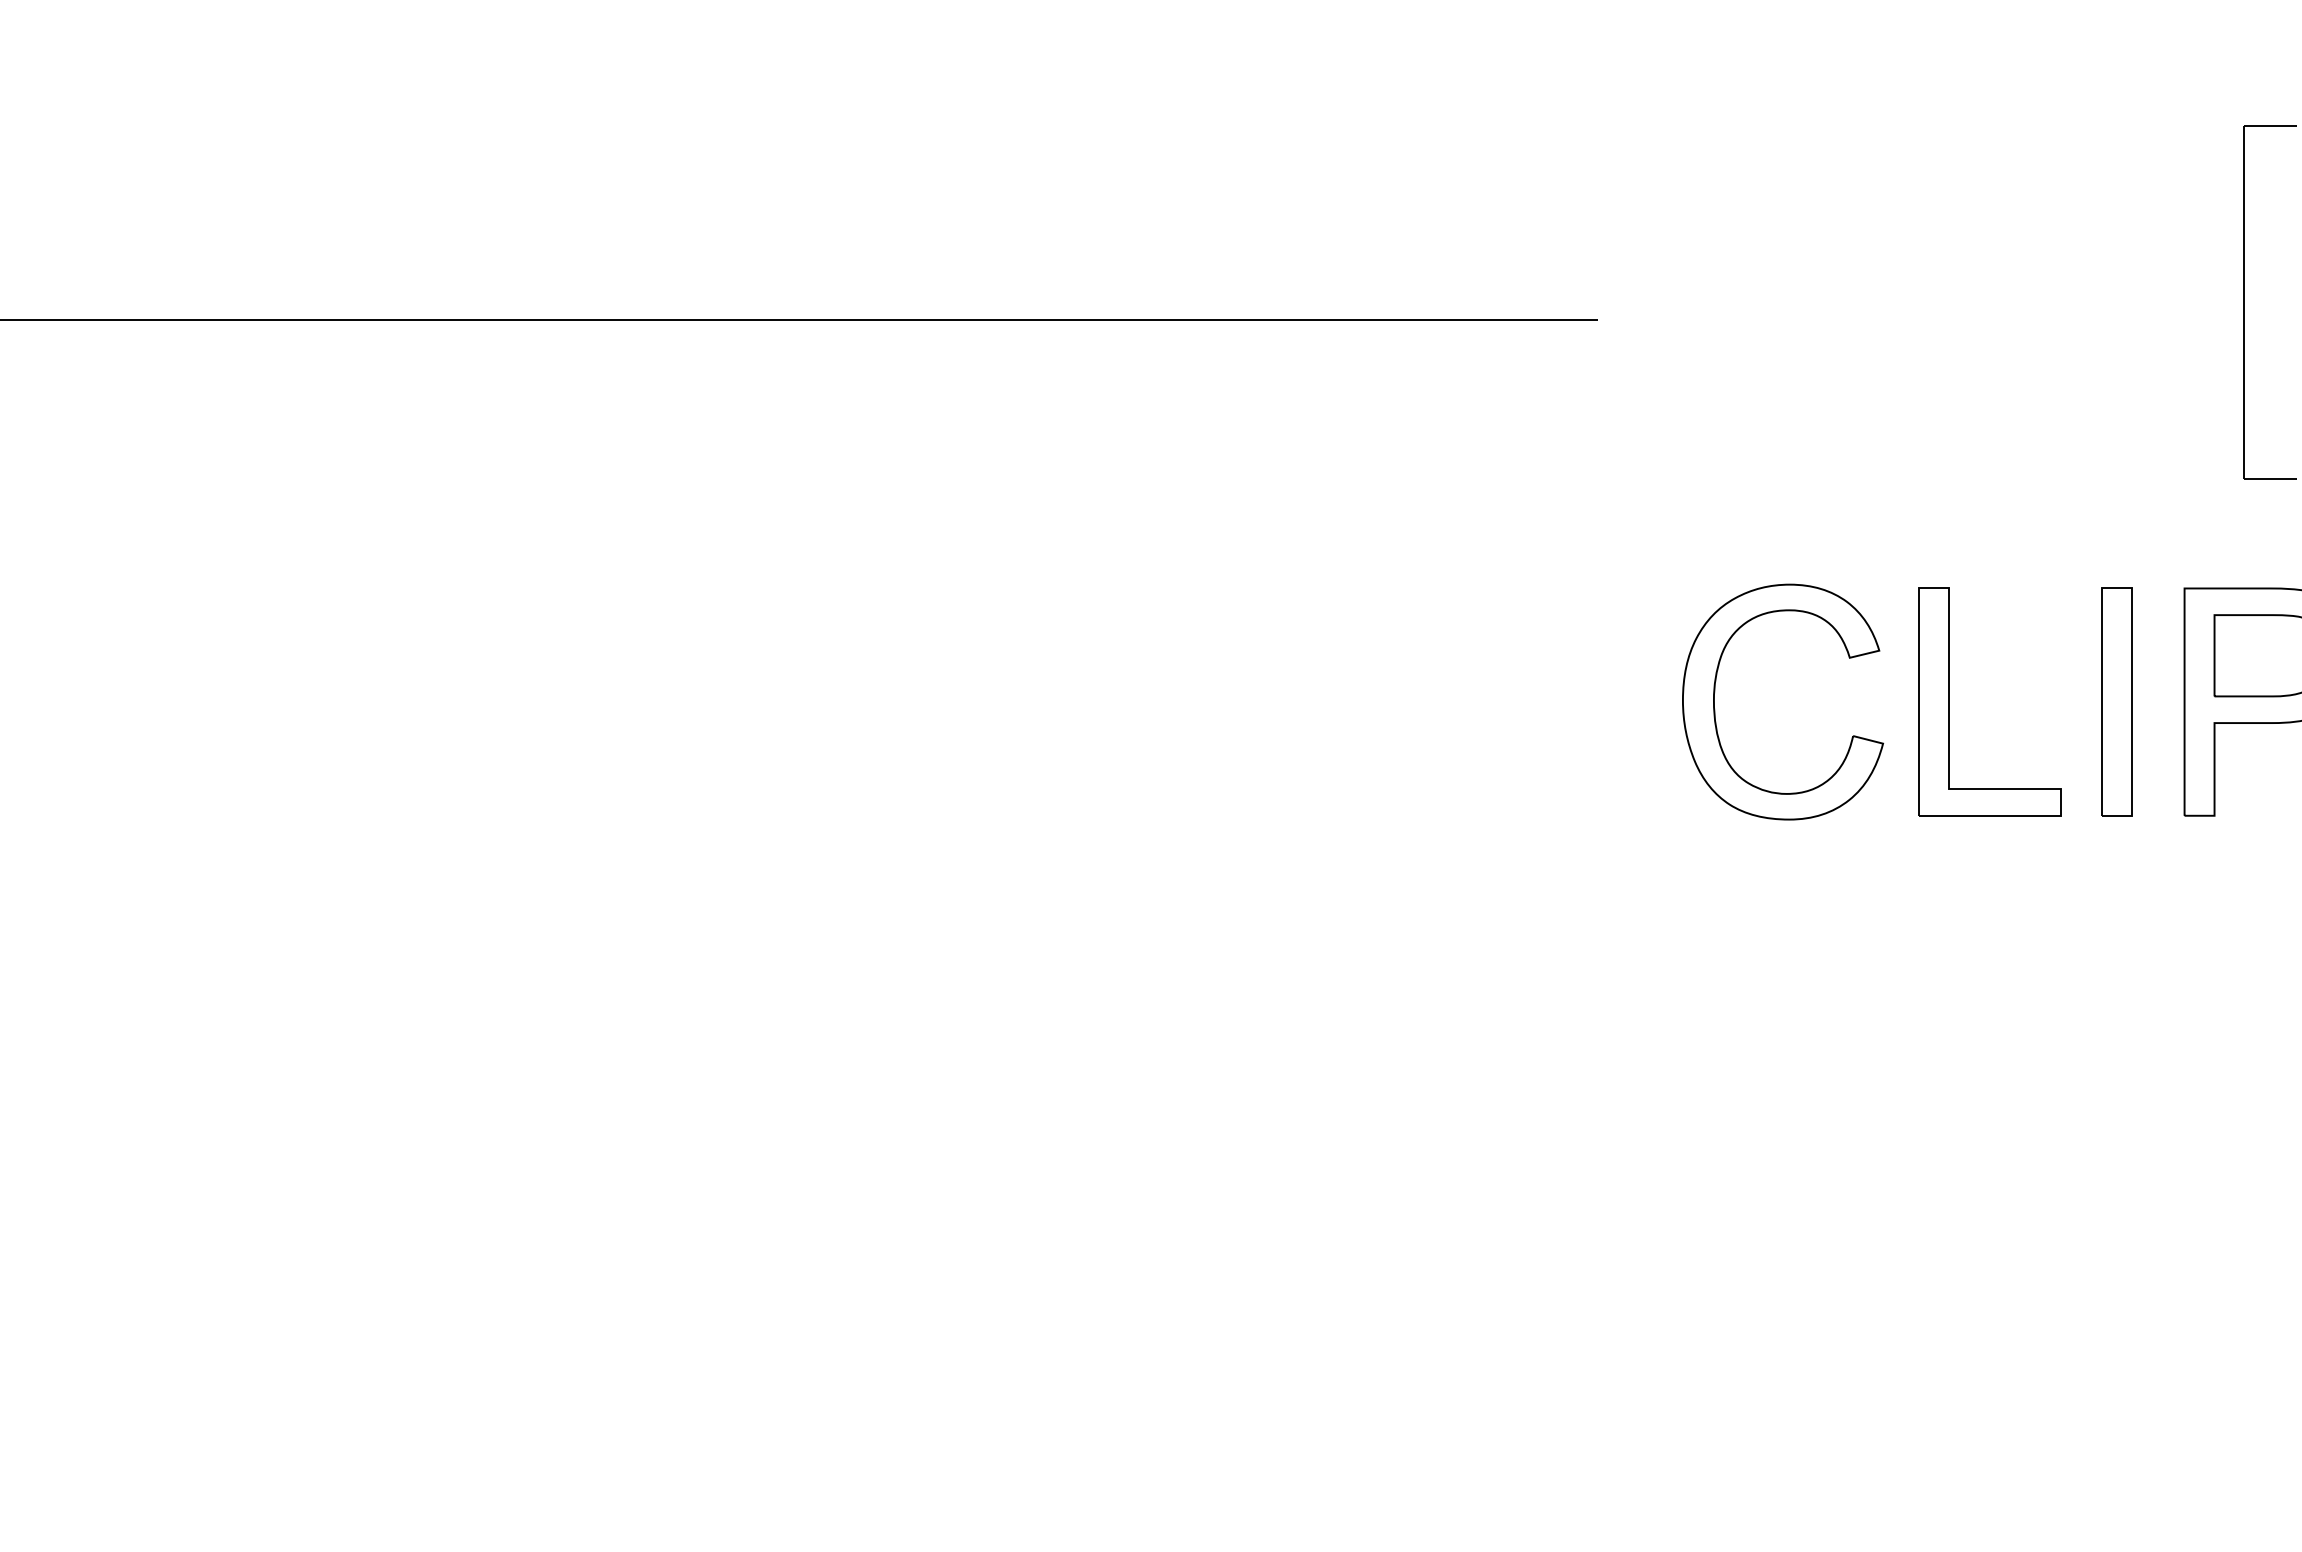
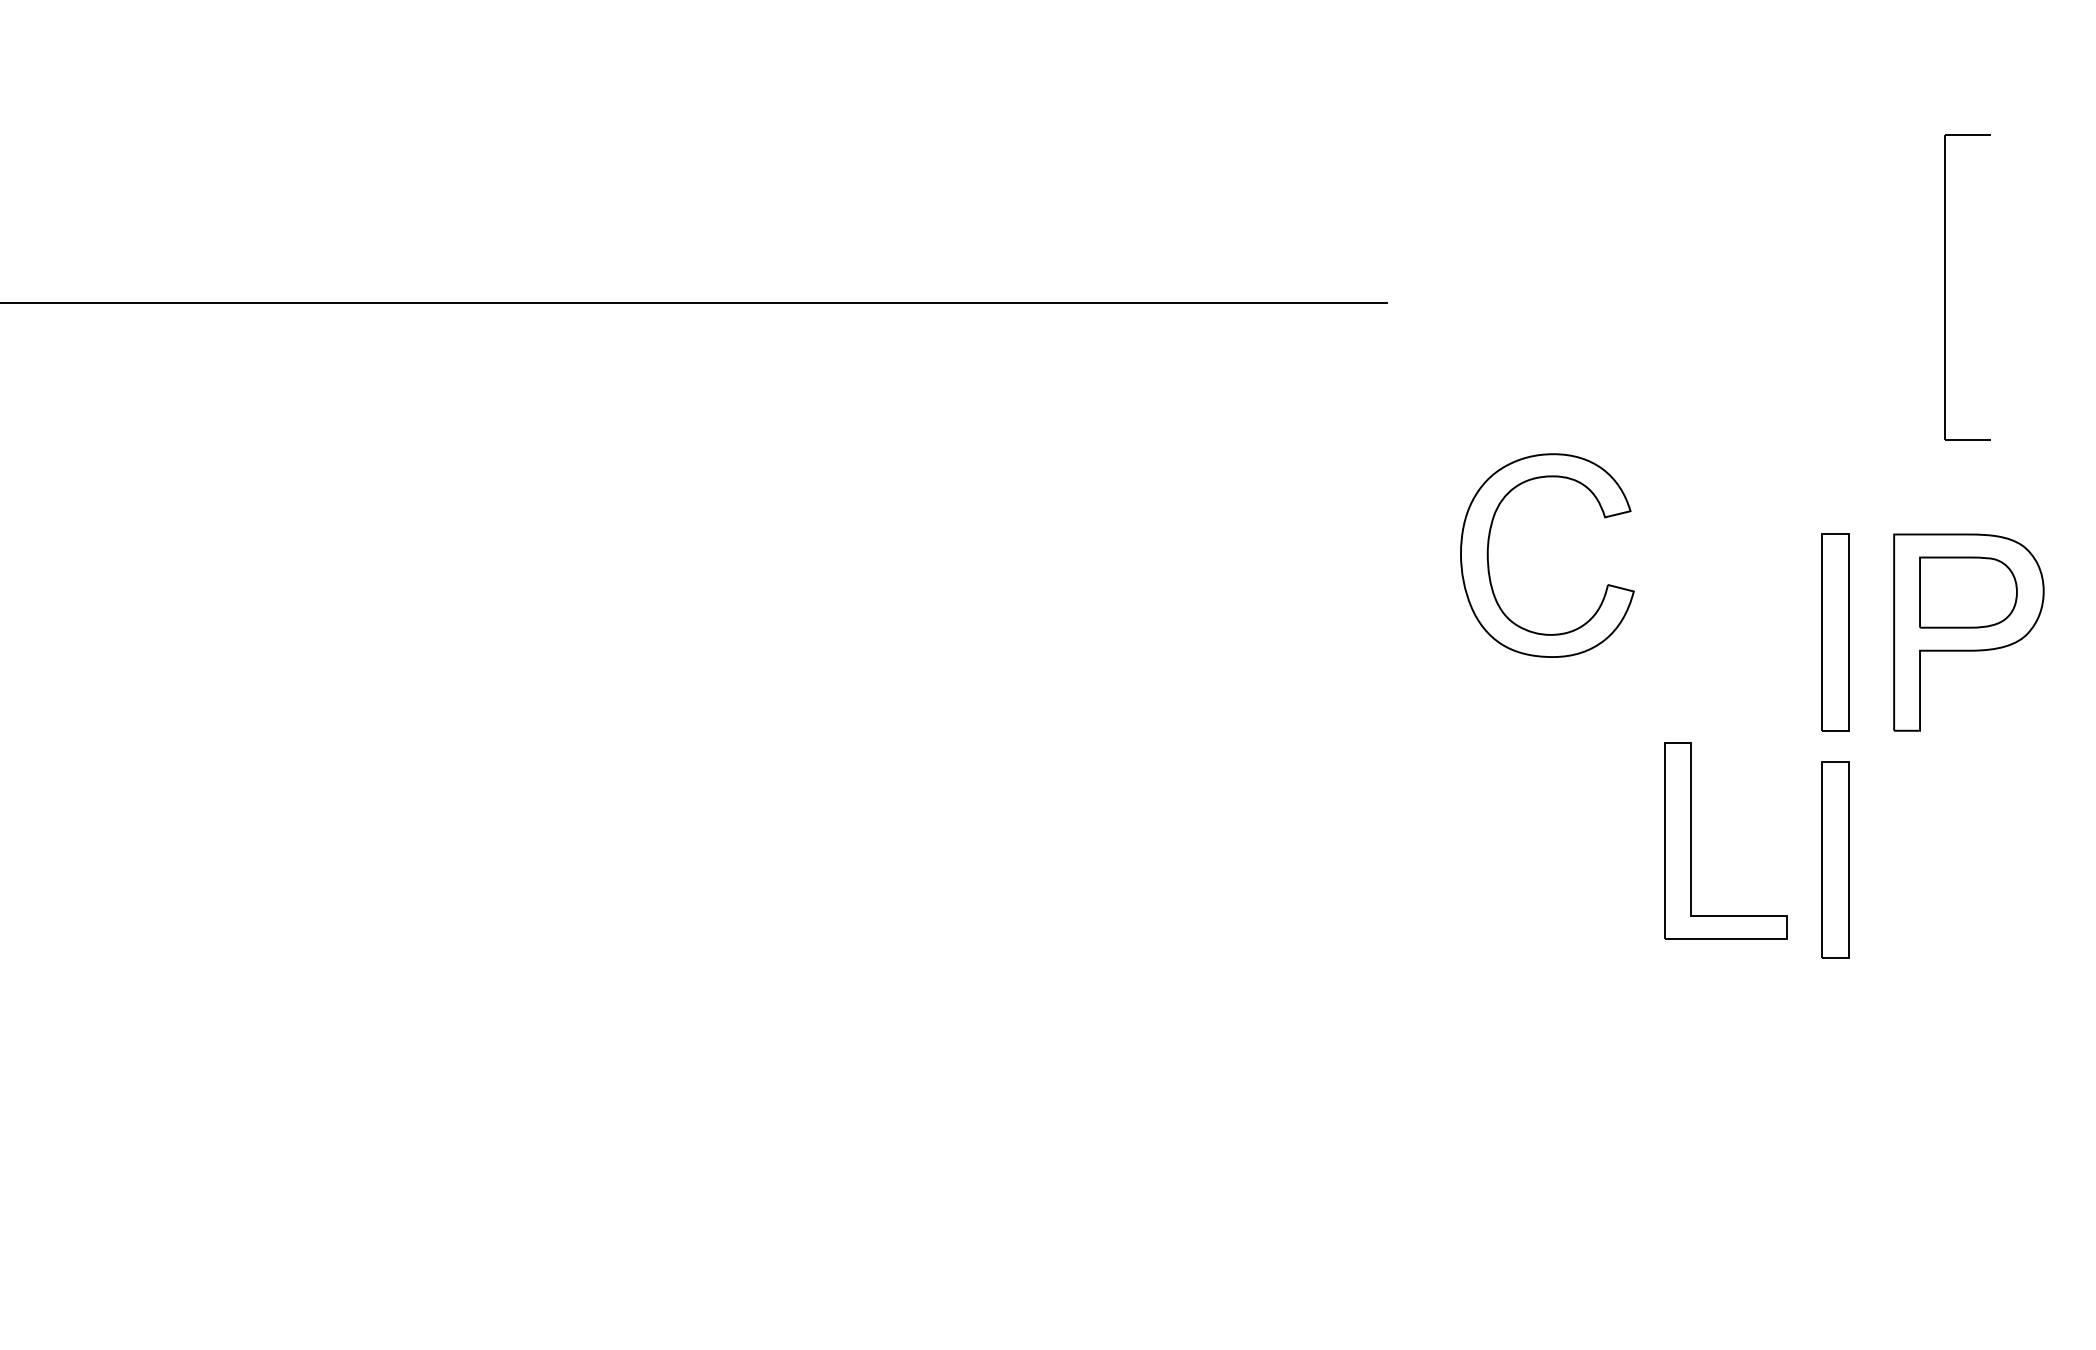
part: (1949, 701) -> (1691, 840), moved
part: (1715, 712) -> (1489, 564), moved
part: (2116, 964) -> (1835, 859), added

